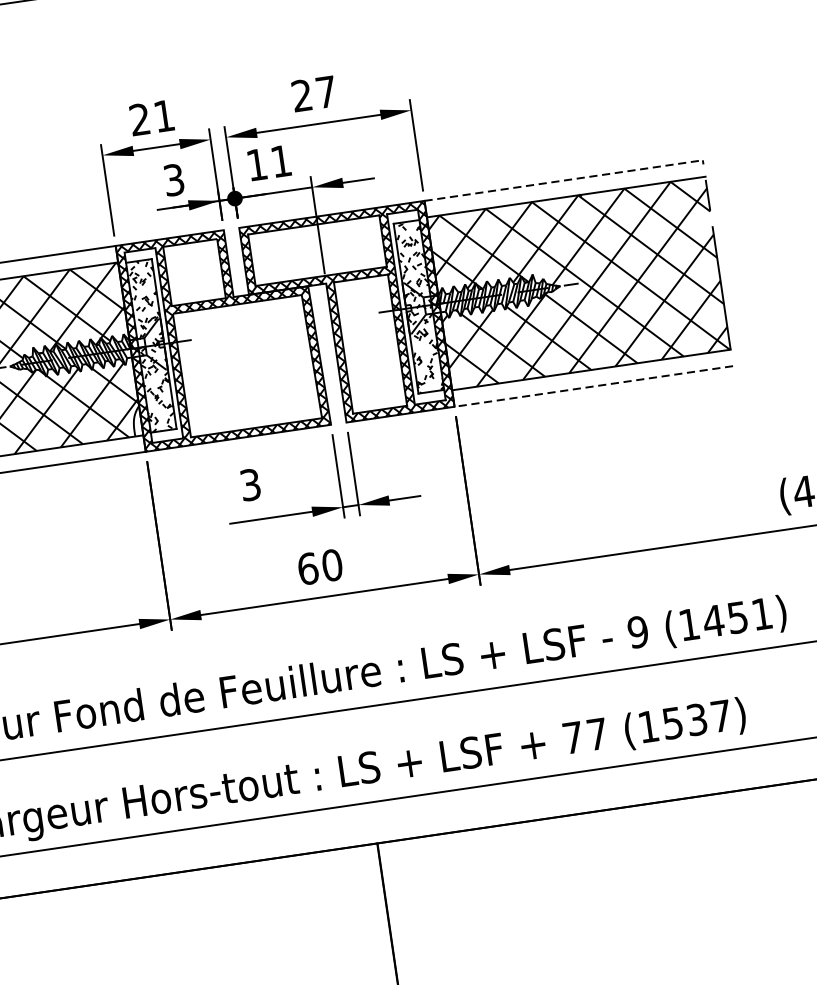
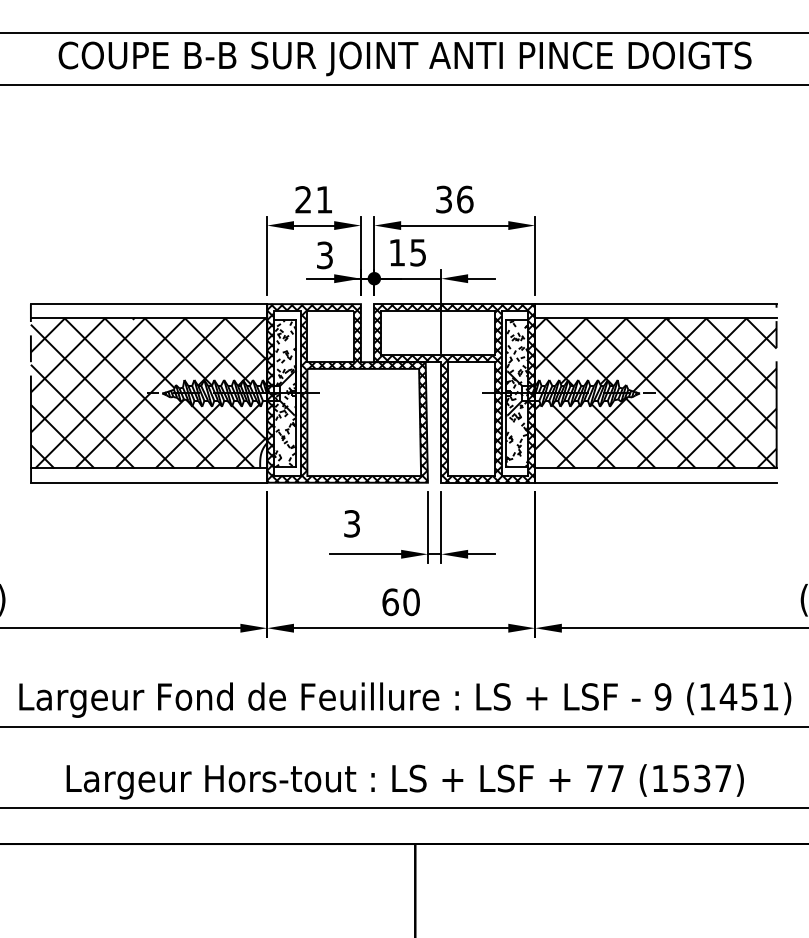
text: (314, 93) -> (454, 199), 27 -> 36
text: (280, 161) -> (417, 252), 11 -> 15
line: (563, 181) -> (655, 304), dashed -> solid
line: (593, 386) -> (655, 482), dashed -> solid

